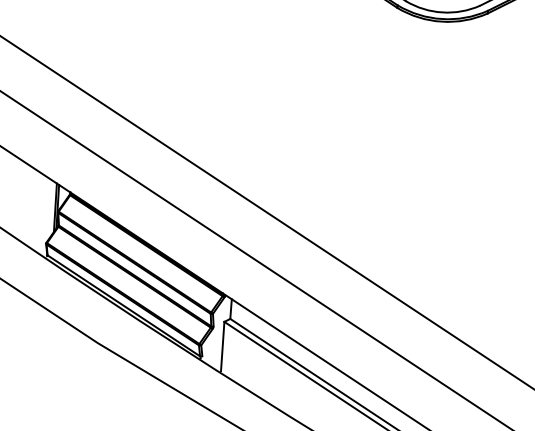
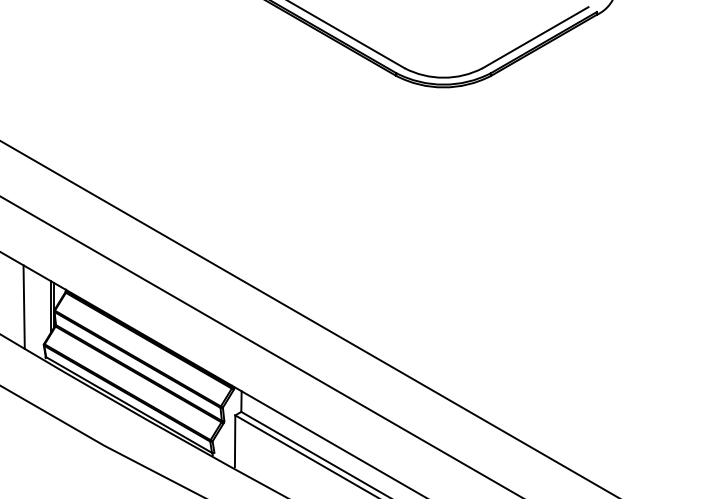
line: (29, 205) -> (23, 306), added

